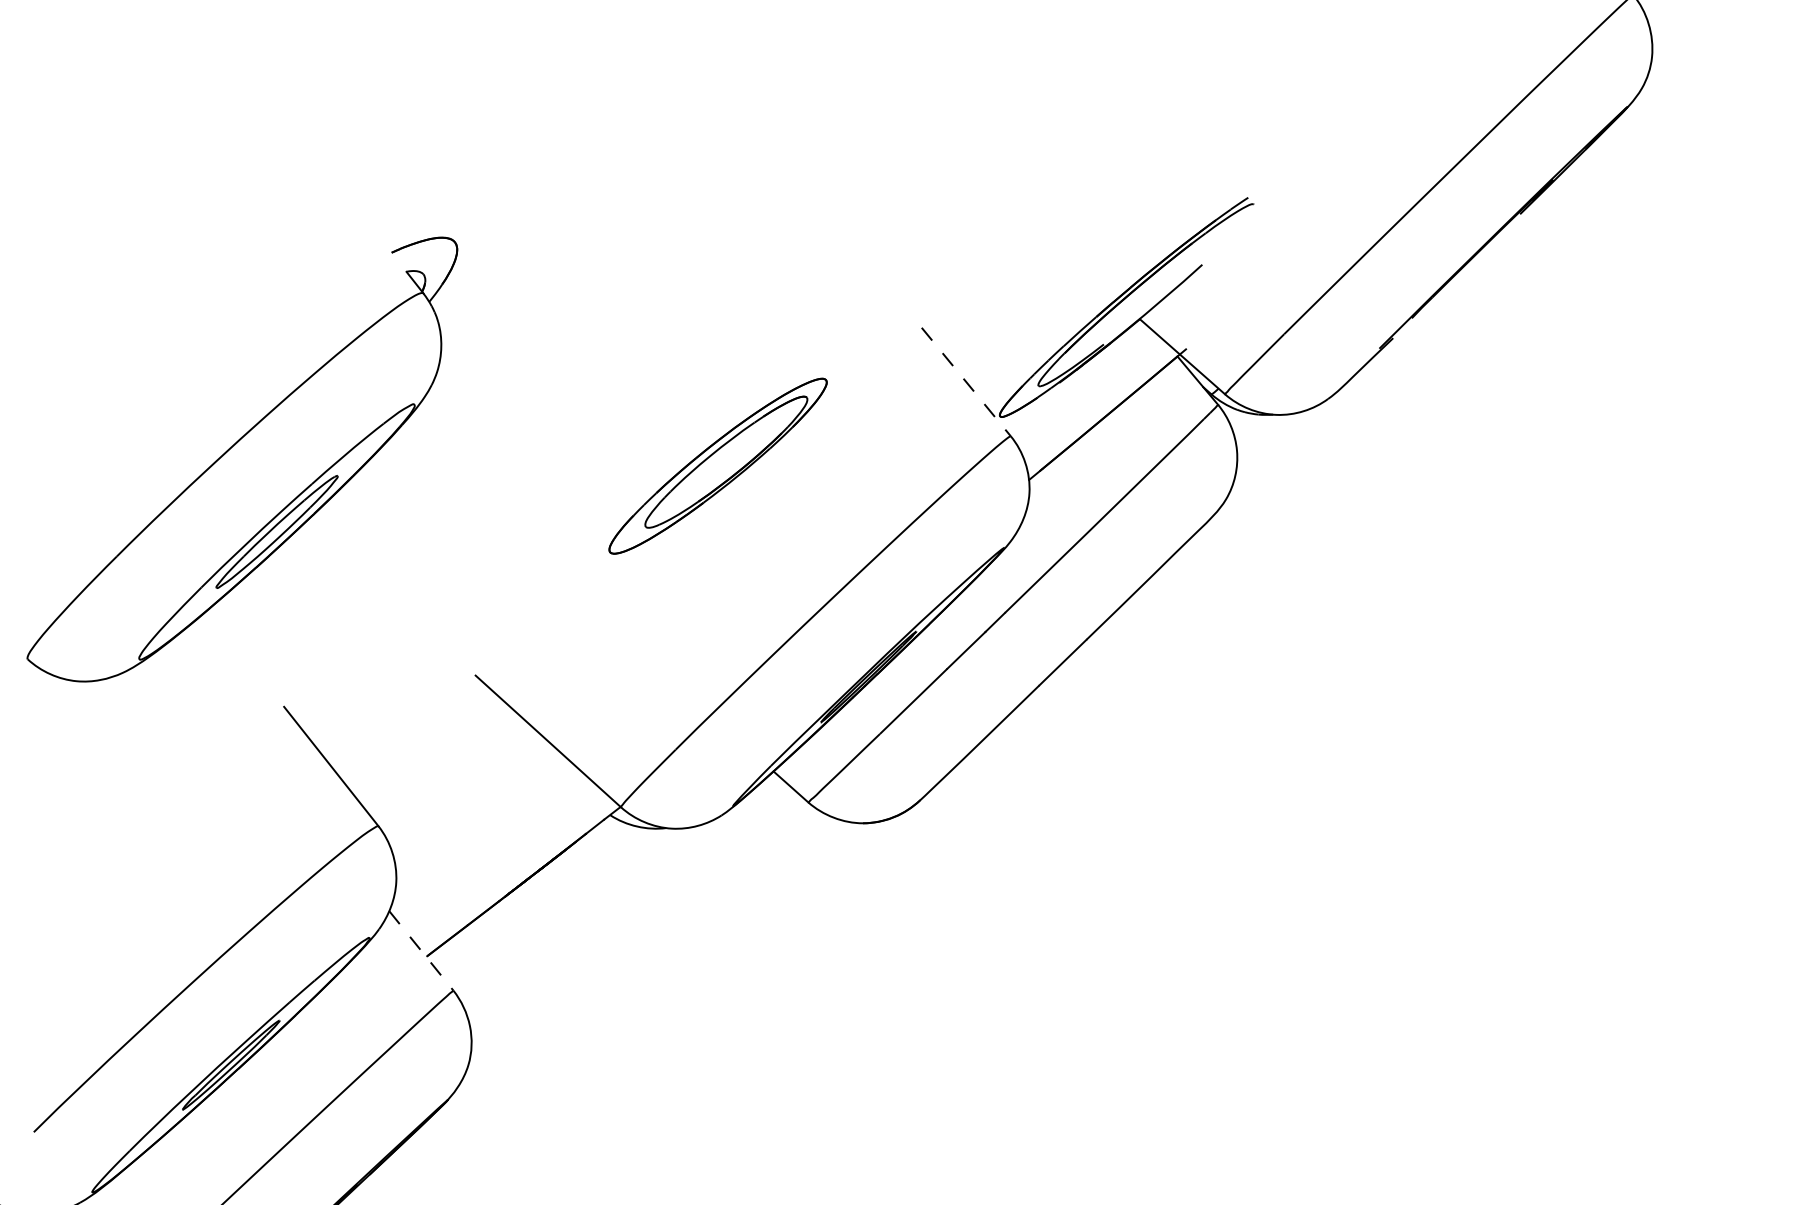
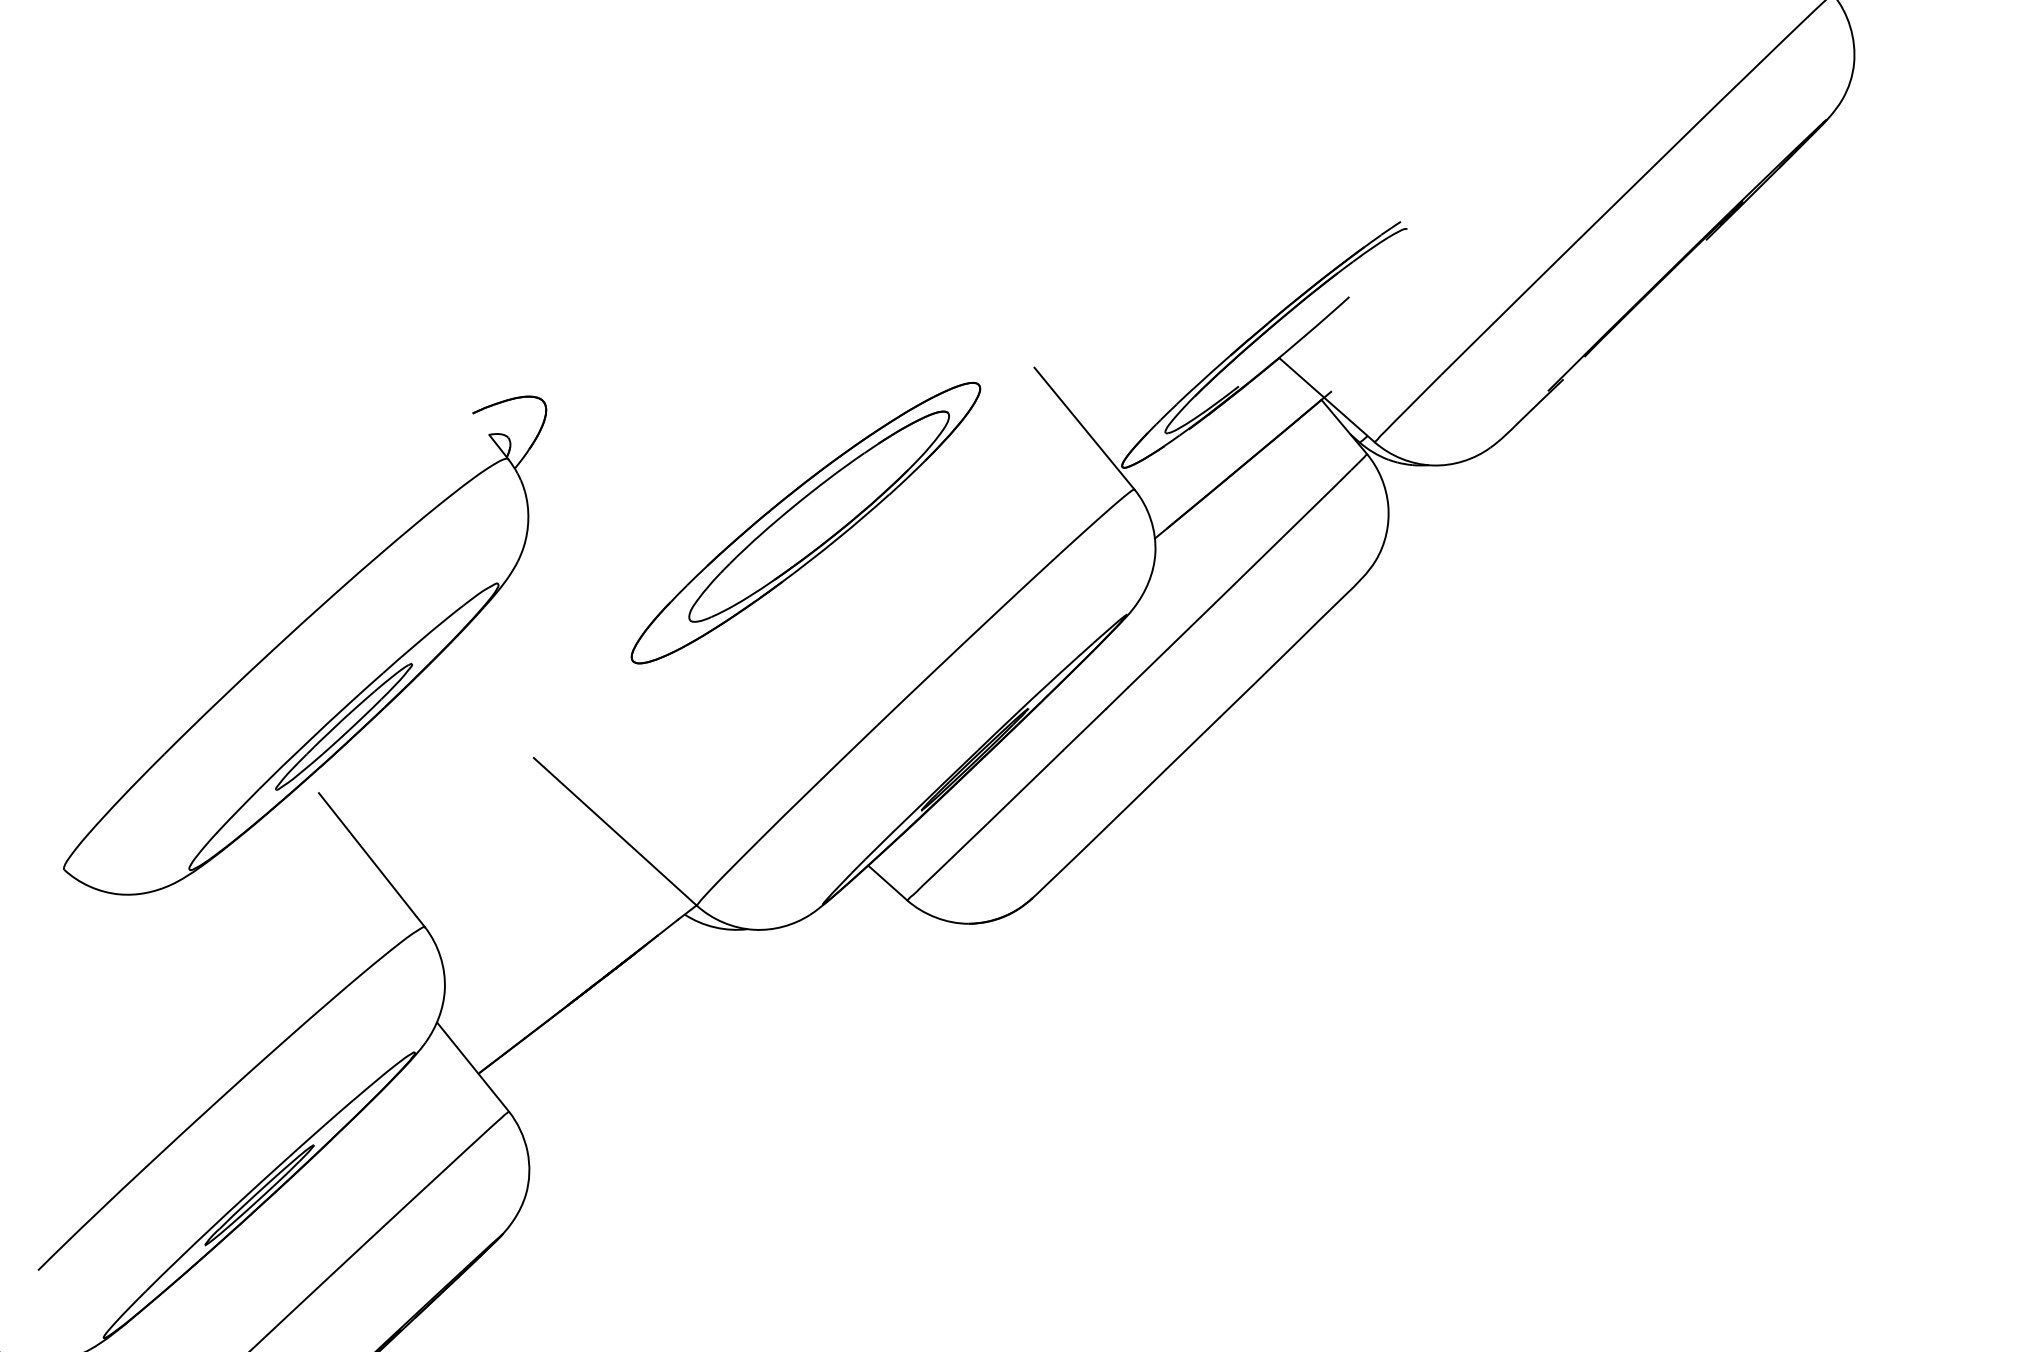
line: (966, 381) -> (1084, 428), dashed -> solid
part: (242, 459) -> (305, 645), moved
part: (717, 465) -> (805, 522), size x1.43
line: (421, 951) -> (473, 1067), dashed -> solid

